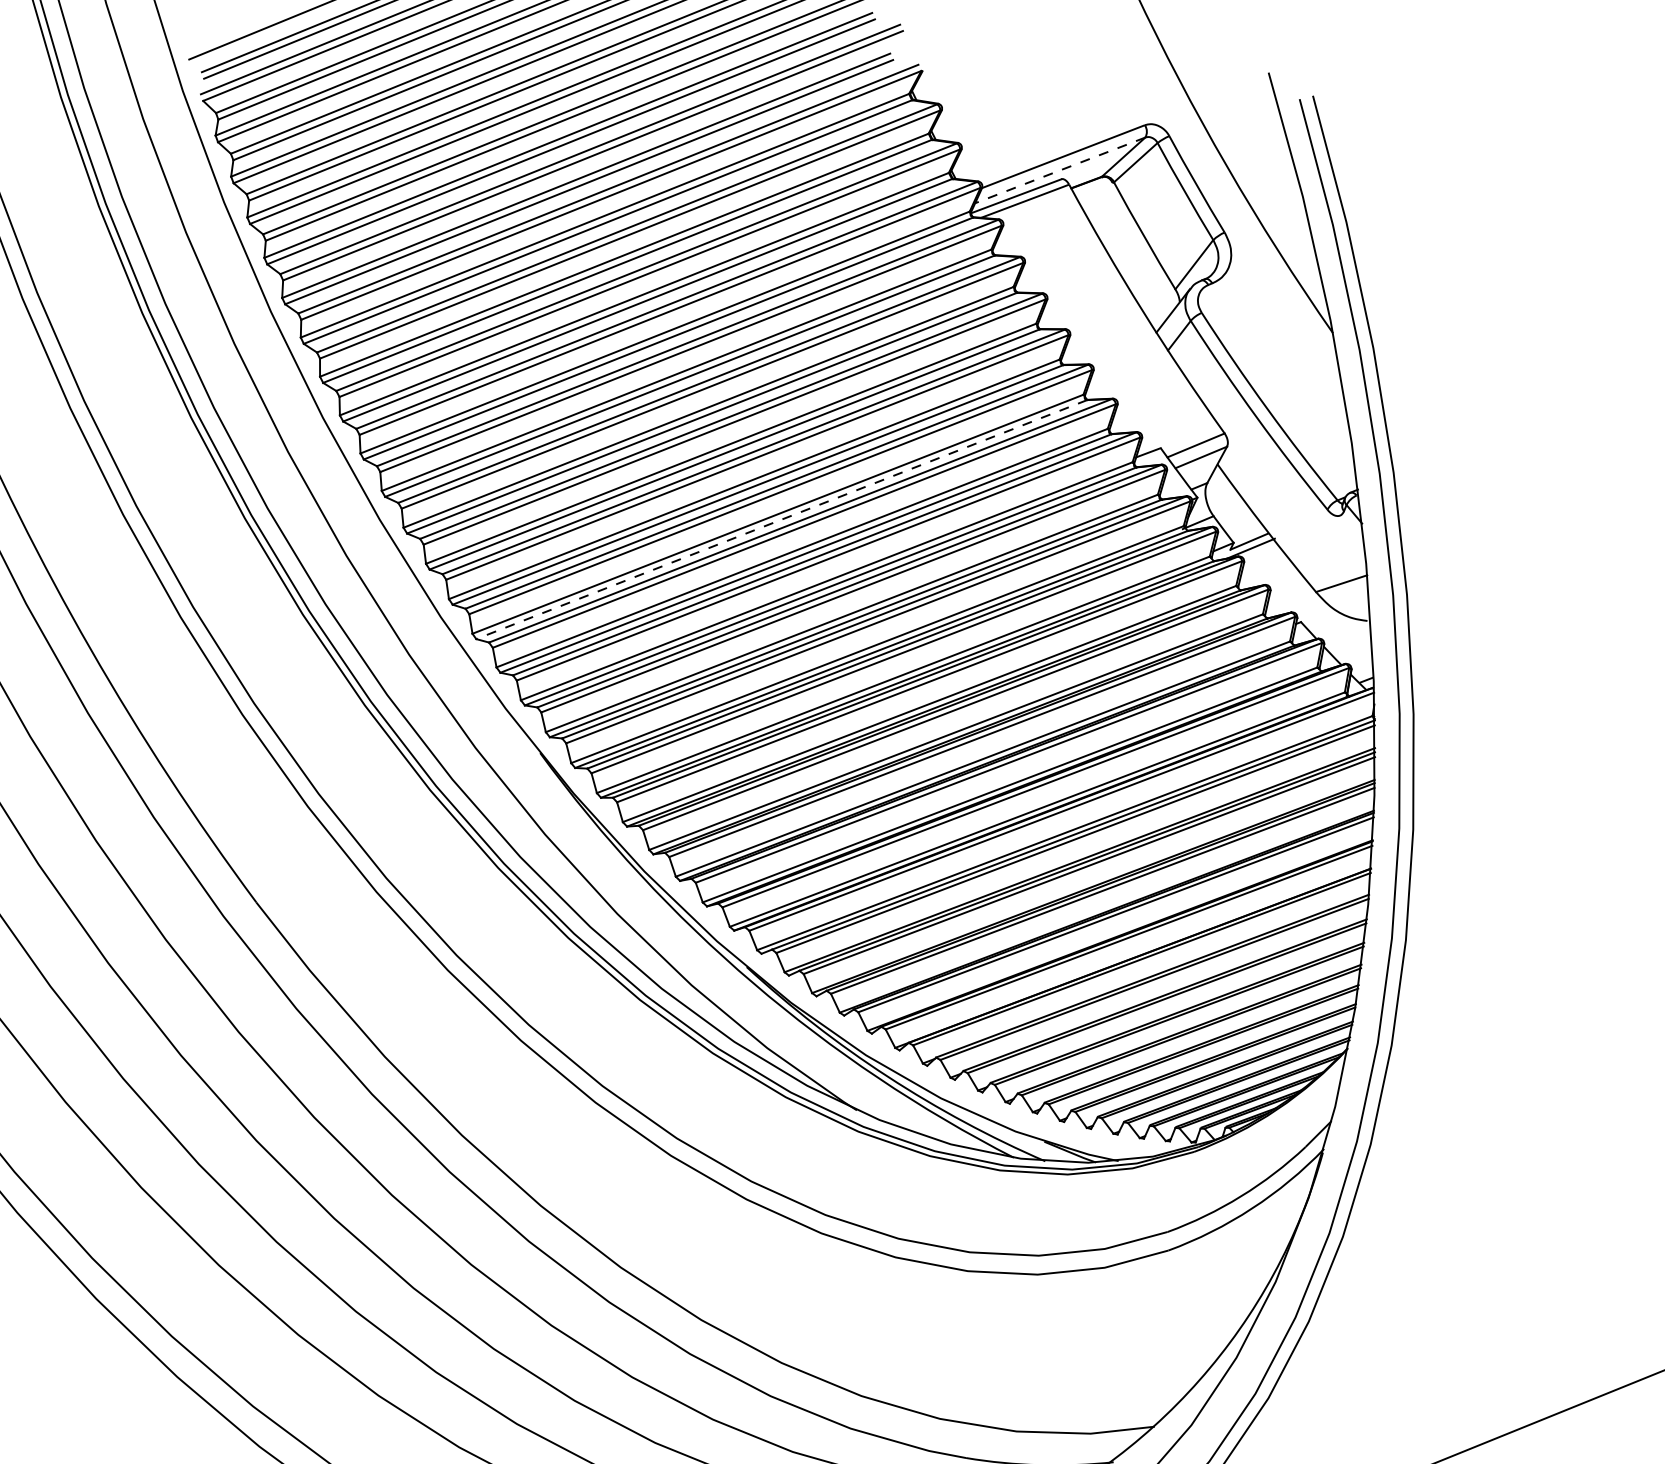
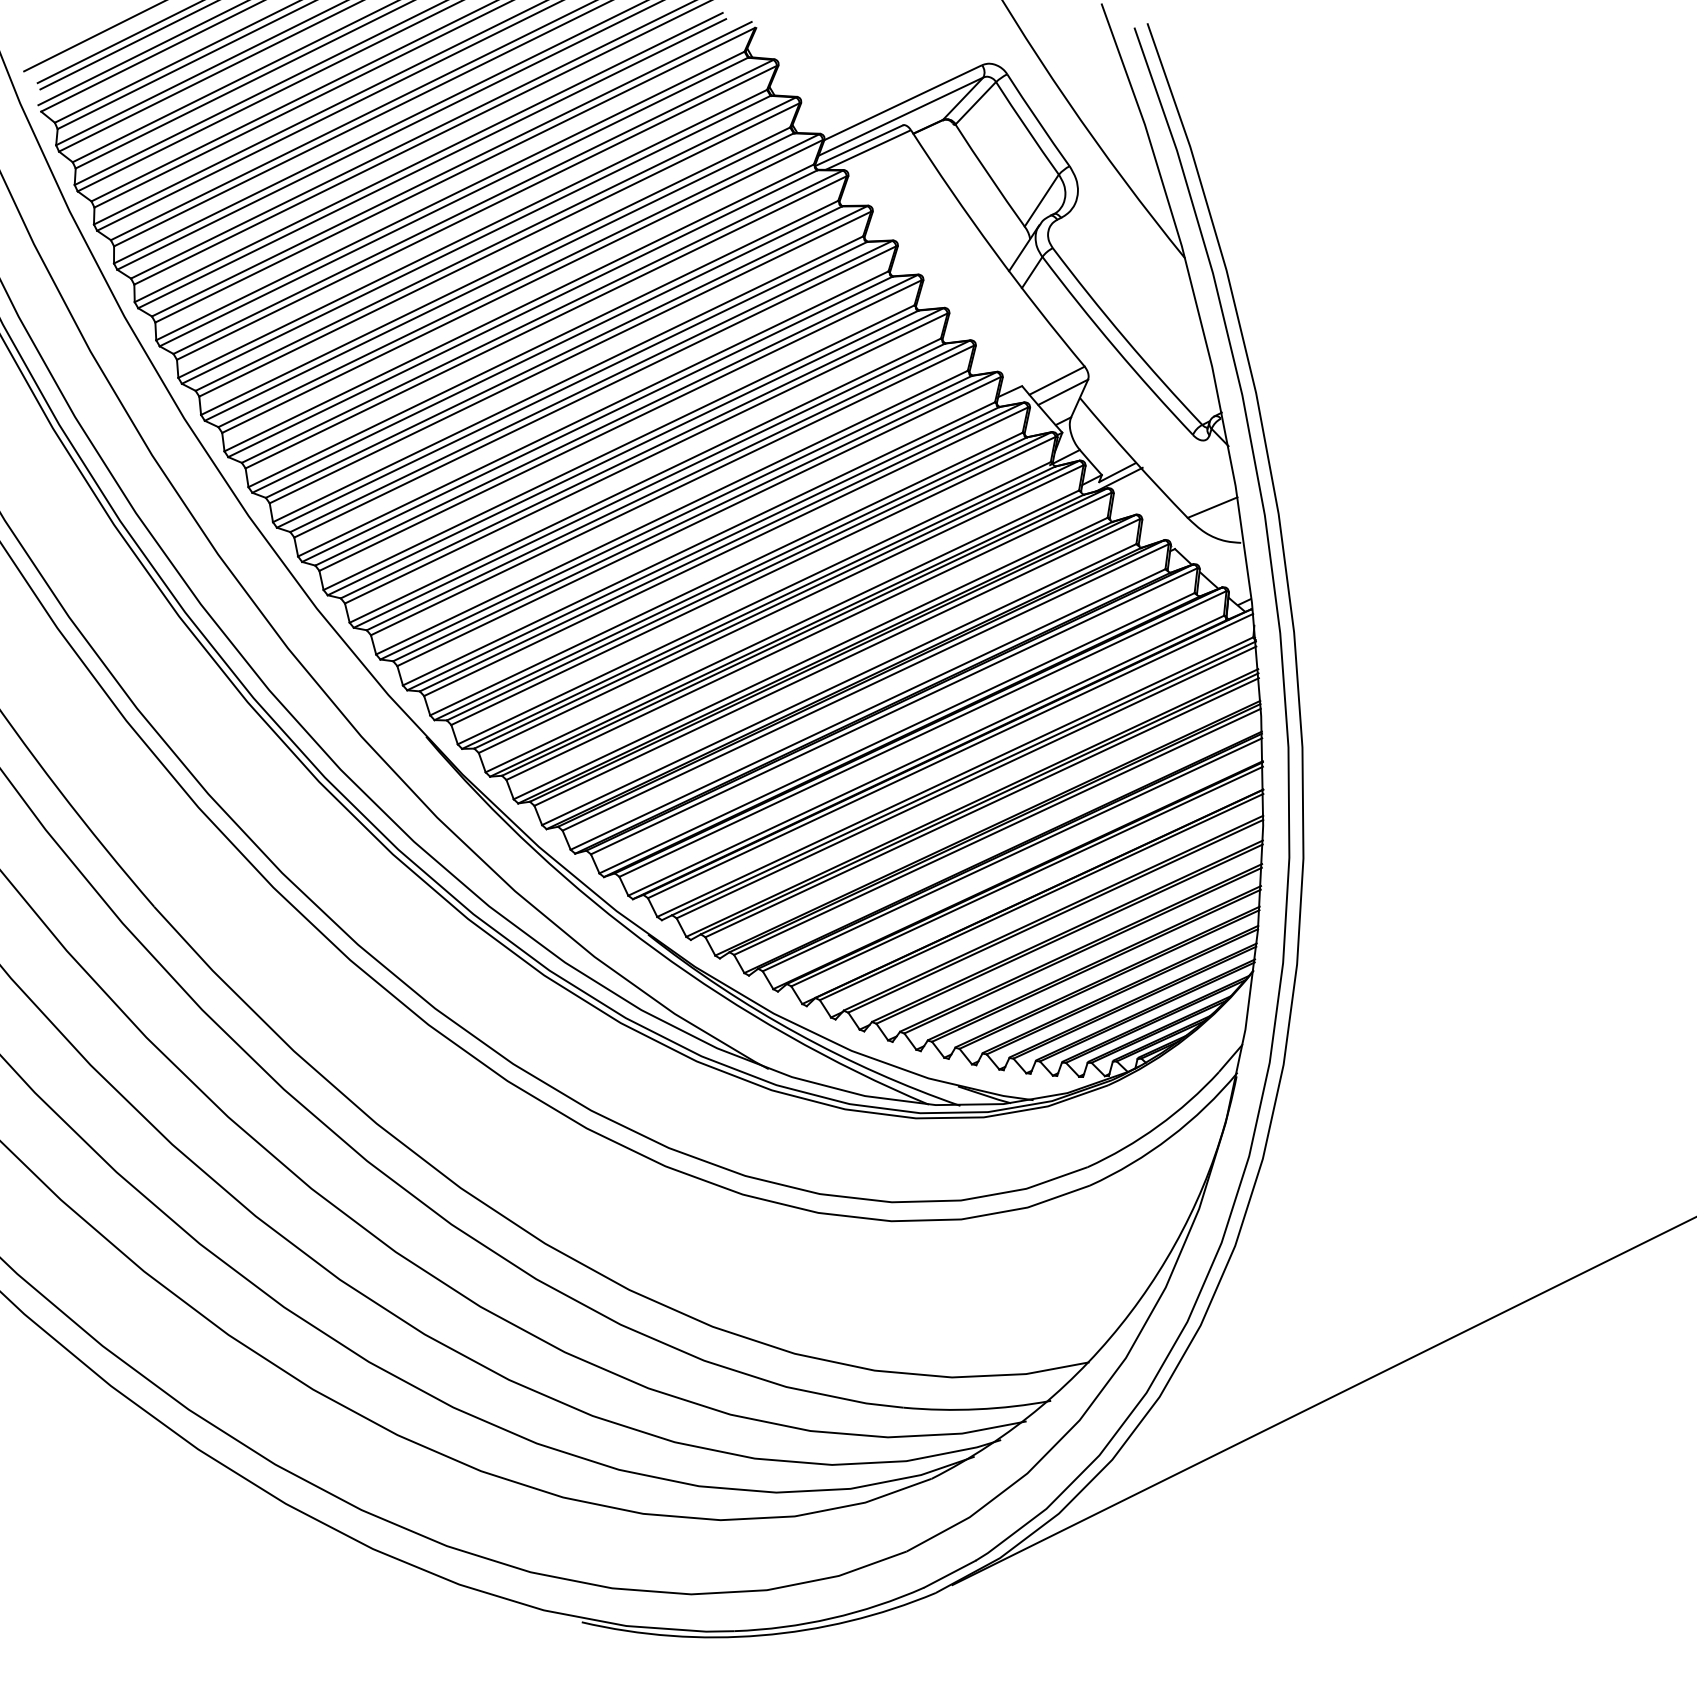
line: (1059, 170) -> (900, 116), dashed -> solid
line: (781, 519) -> (649, 485), dashed -> solid

